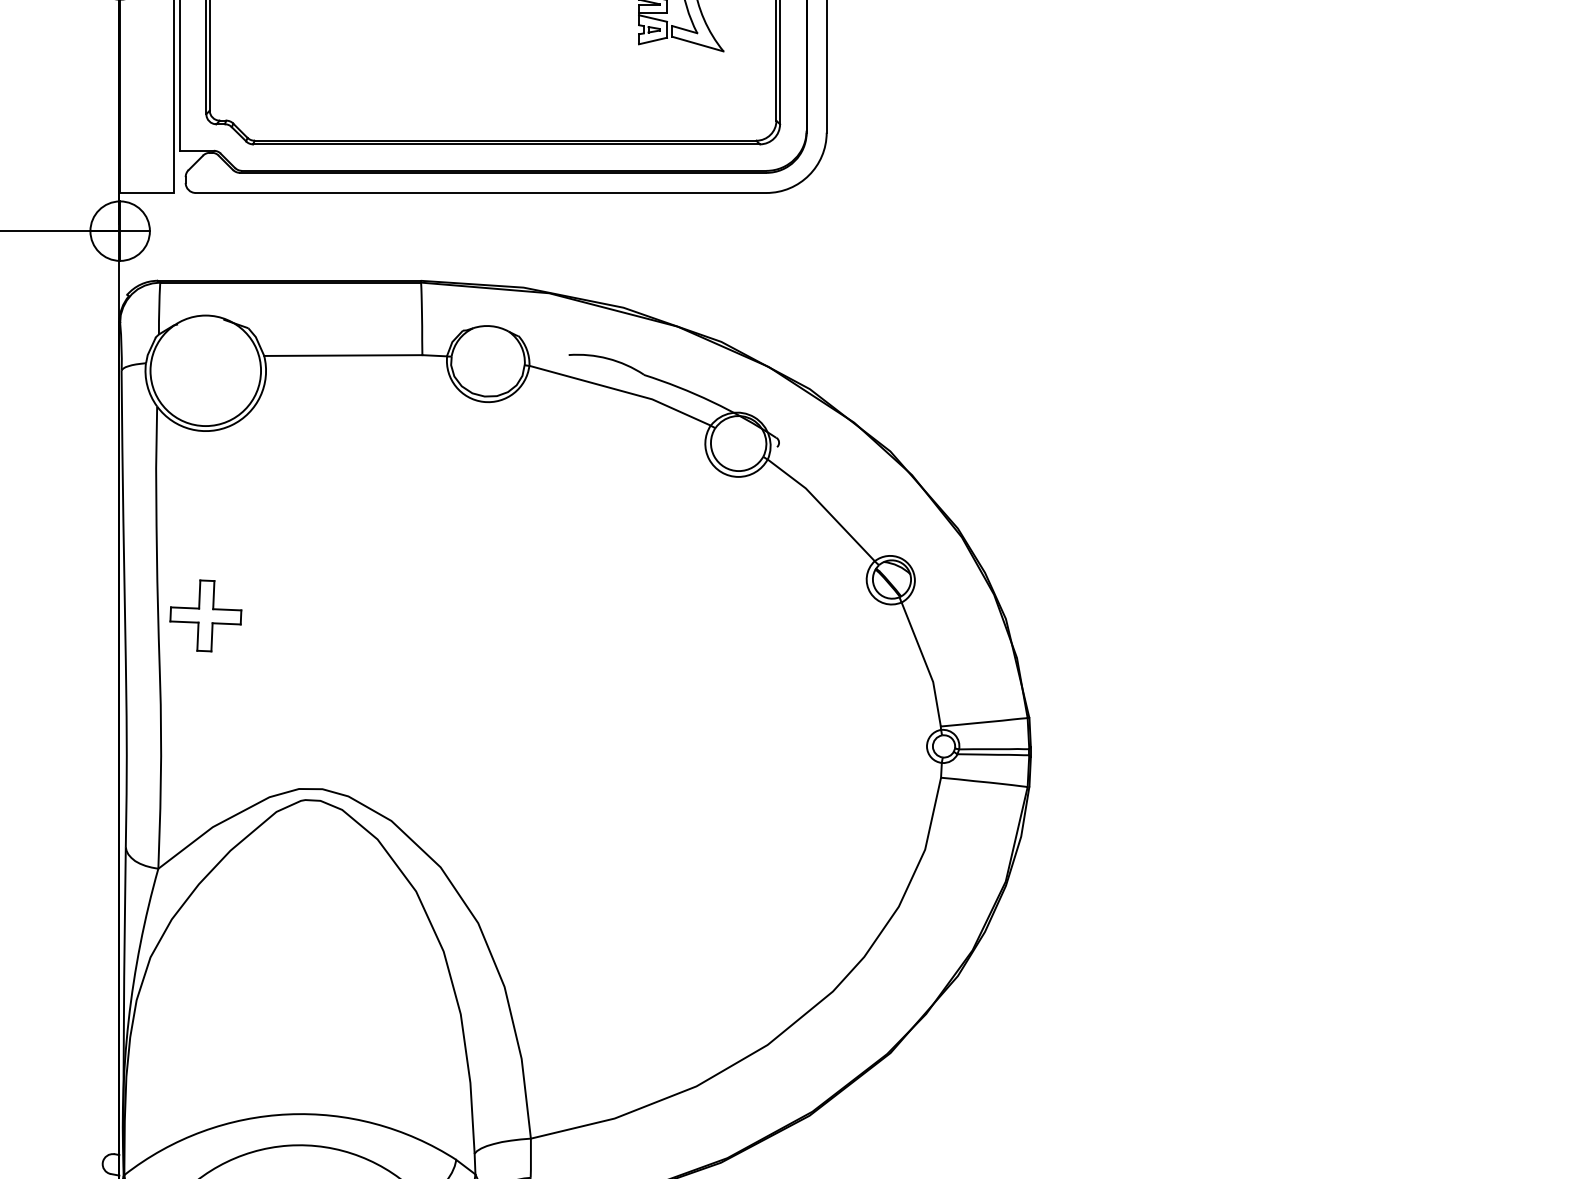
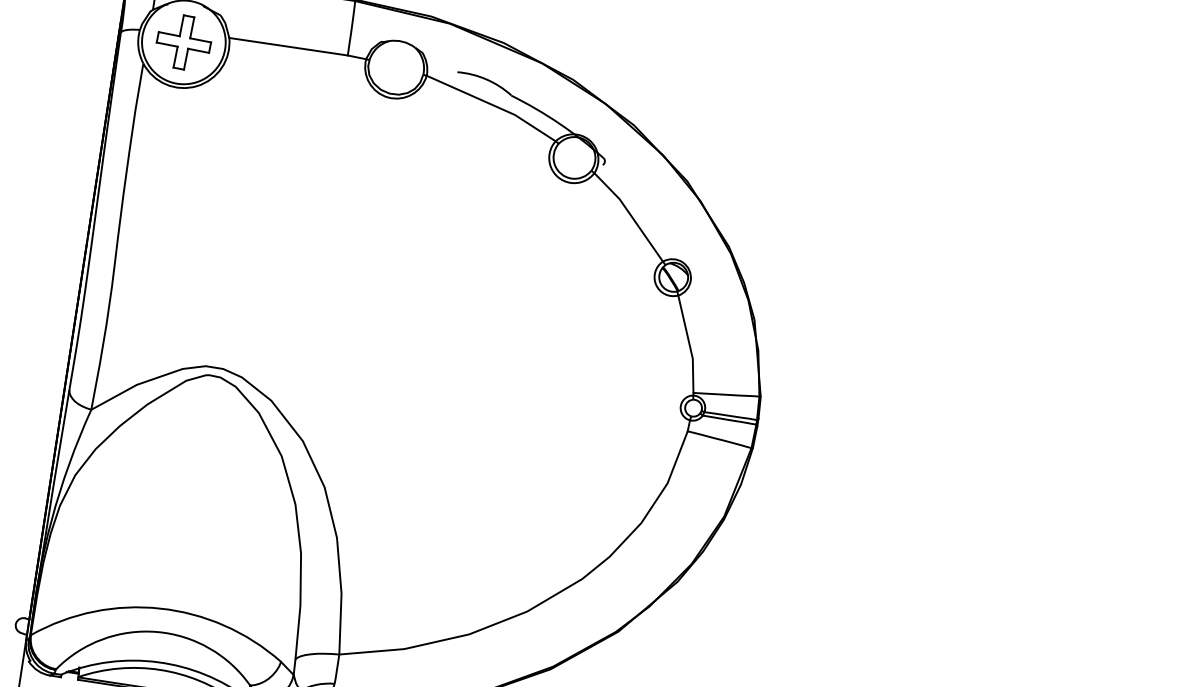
part: (205, 615) -> (183, 42), moved

